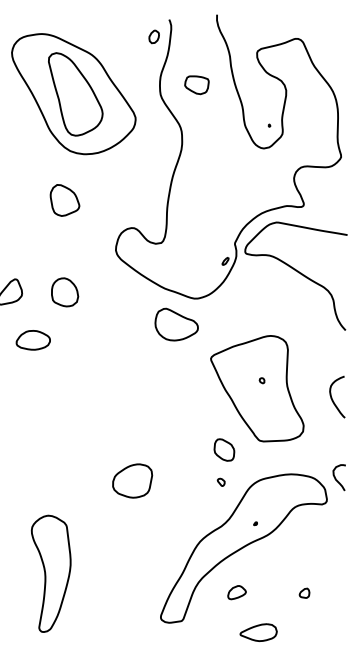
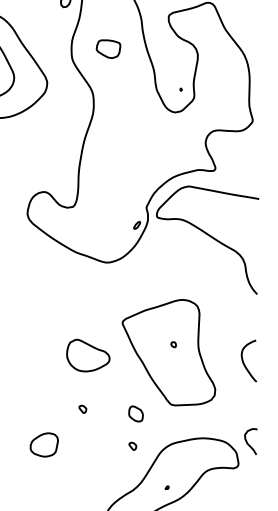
part: (176, 324) -> (88, 355), moved
part: (170, 444) -> (82, 408), added
part: (224, 449) -> (136, 413), size x0.7
part: (132, 480) -> (44, 444), size x0.7

